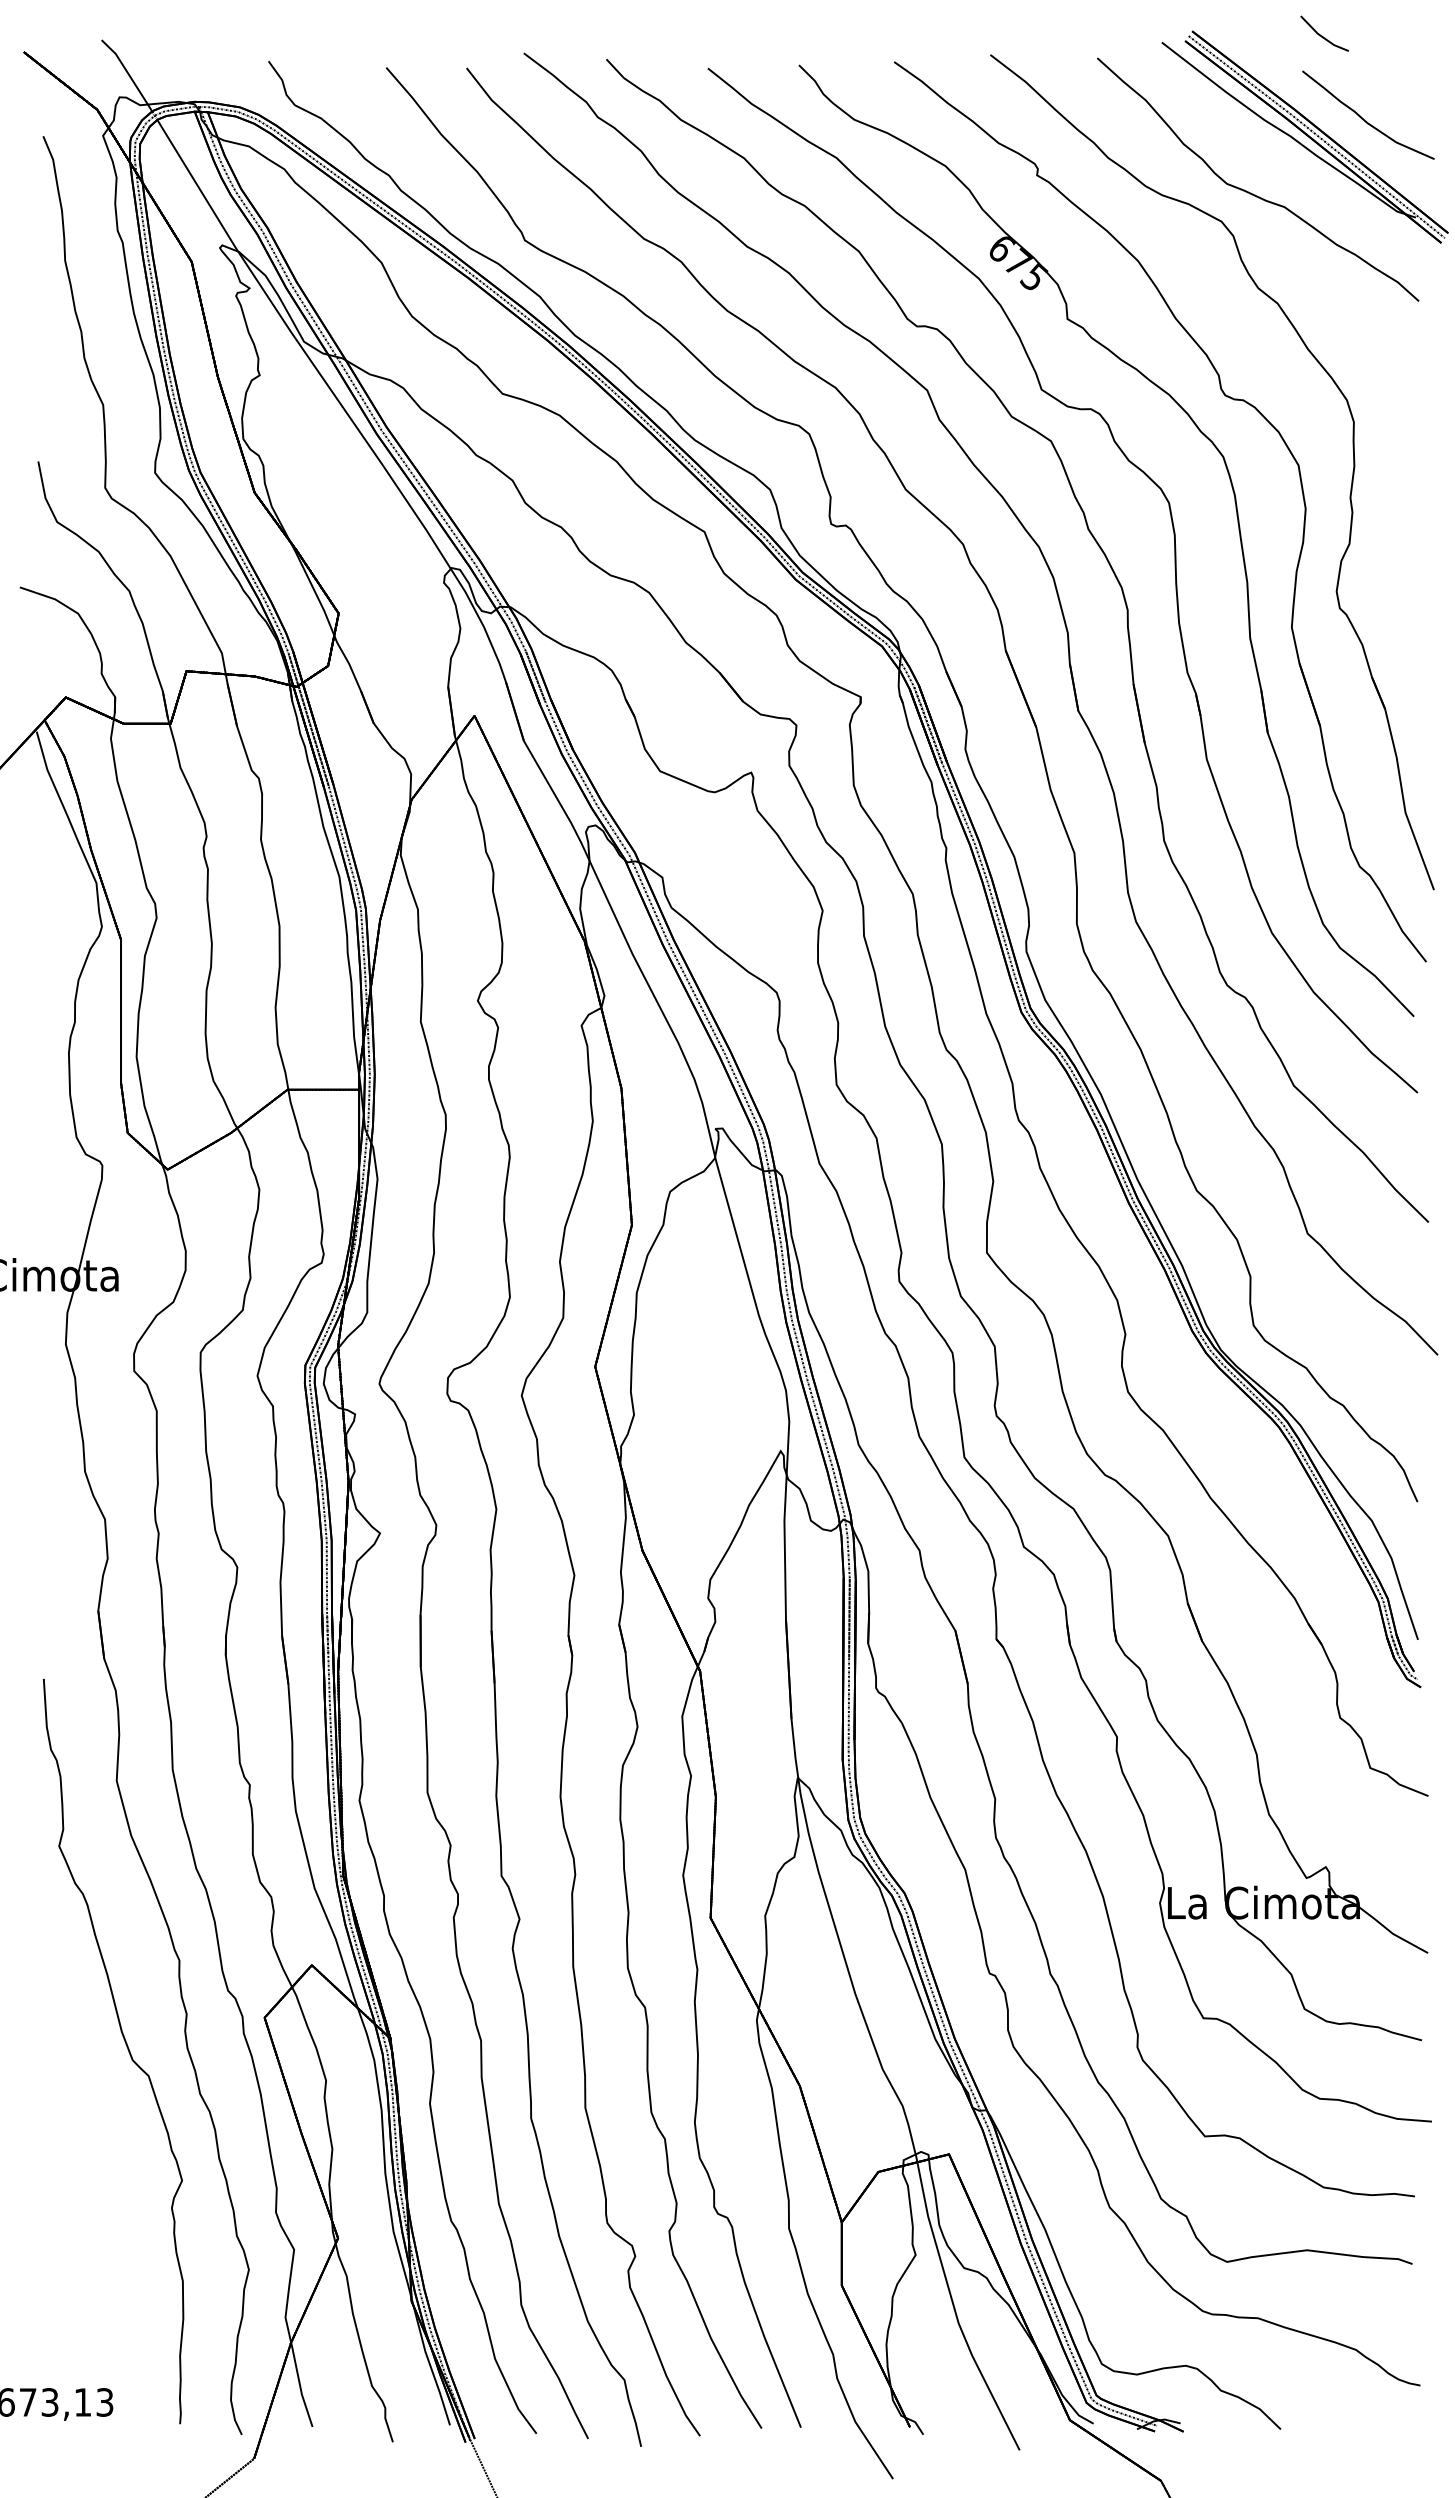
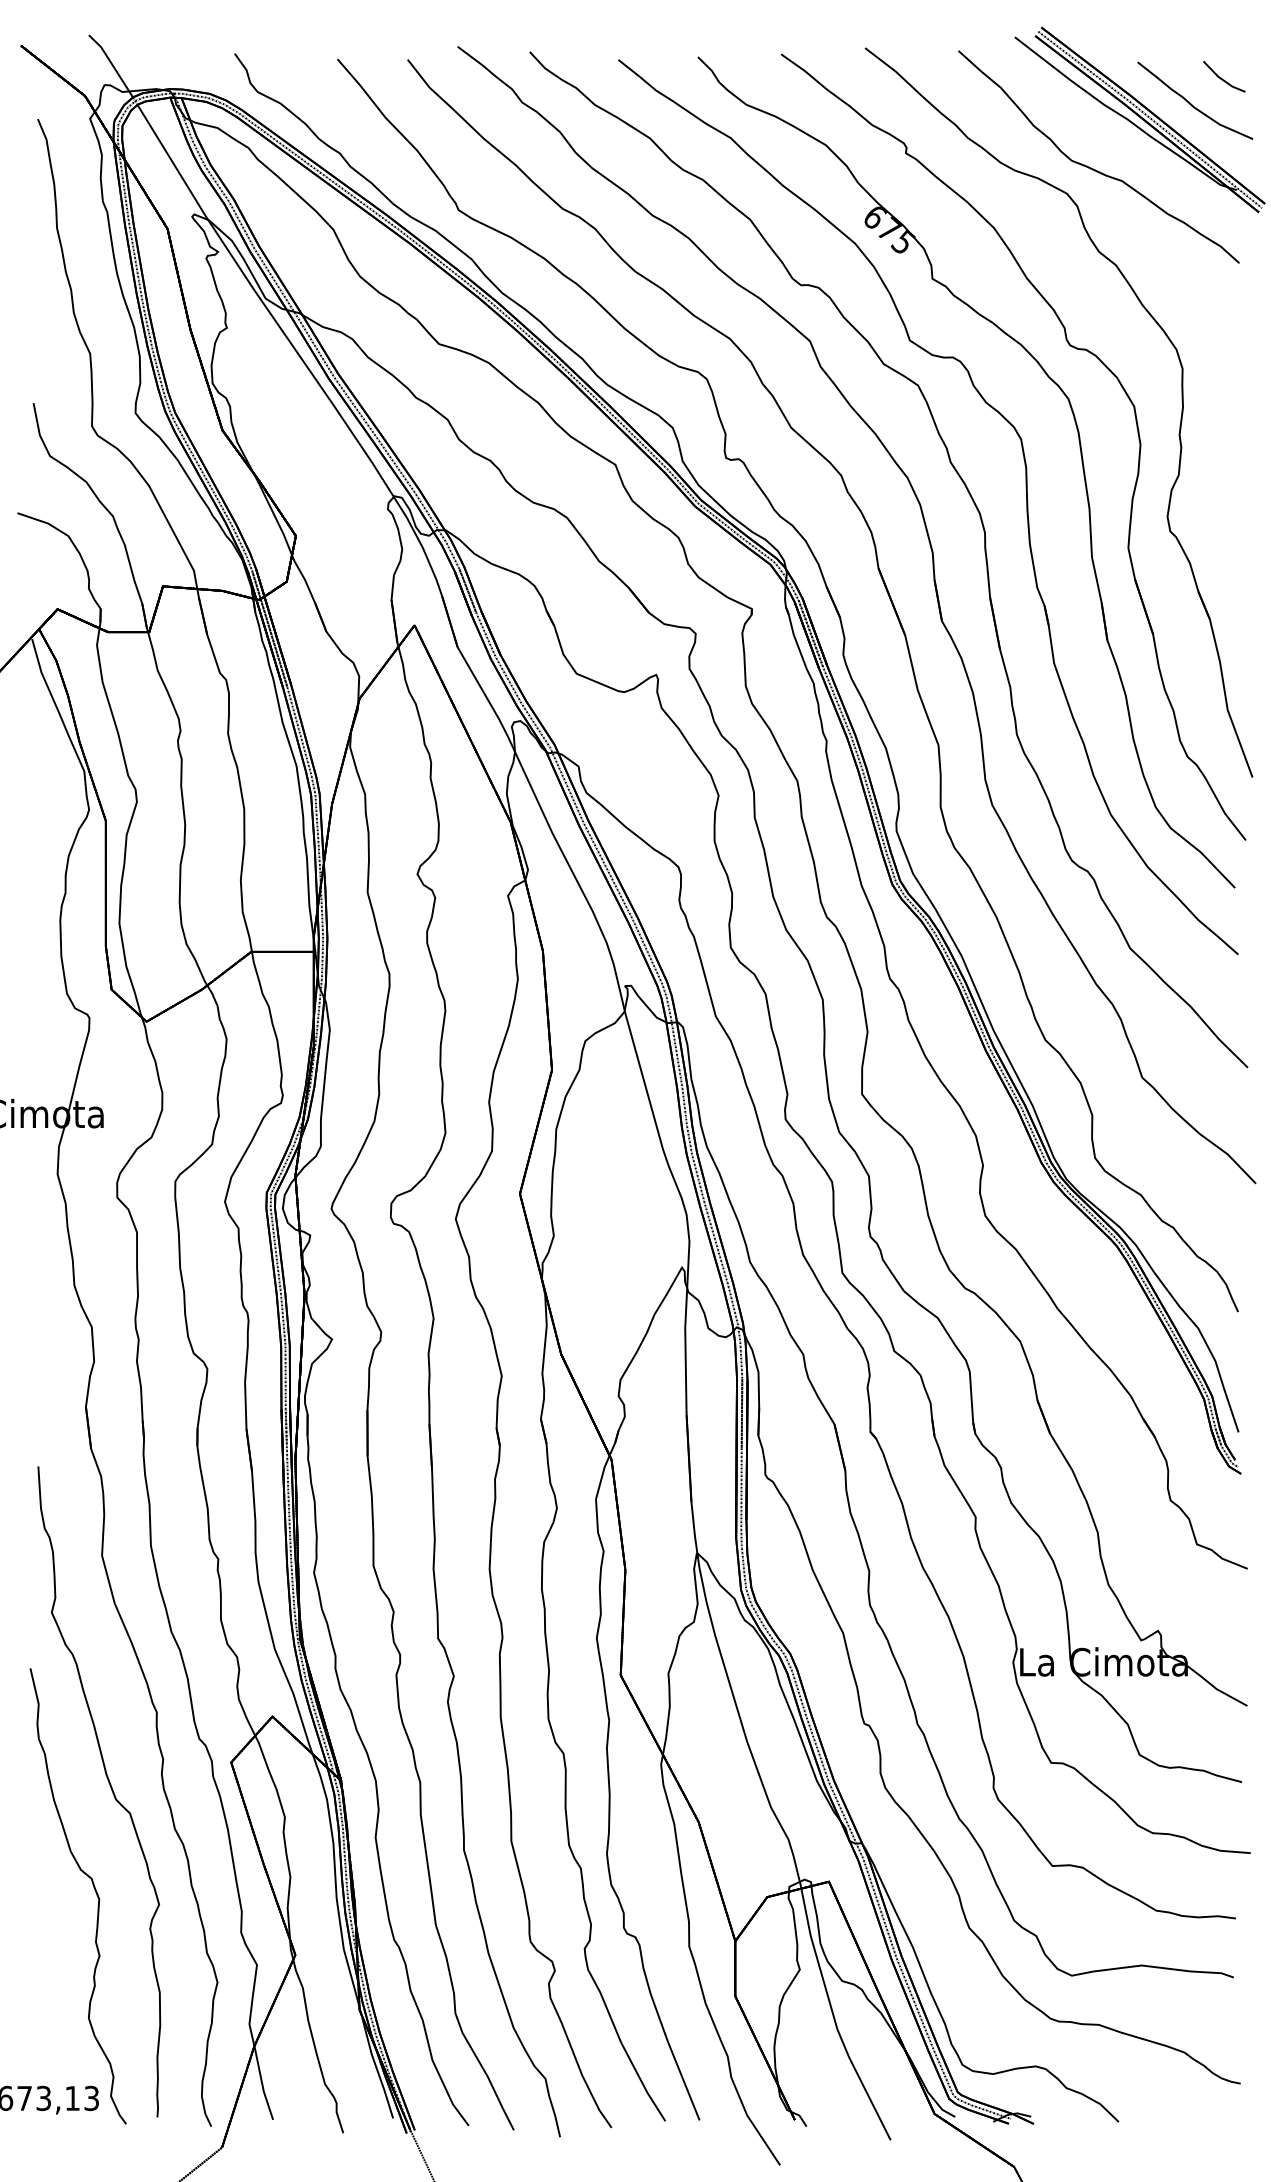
part: (1324, 33) -> (1224, 76), moved
part: (107, 2162) -> (93, 1888), added

